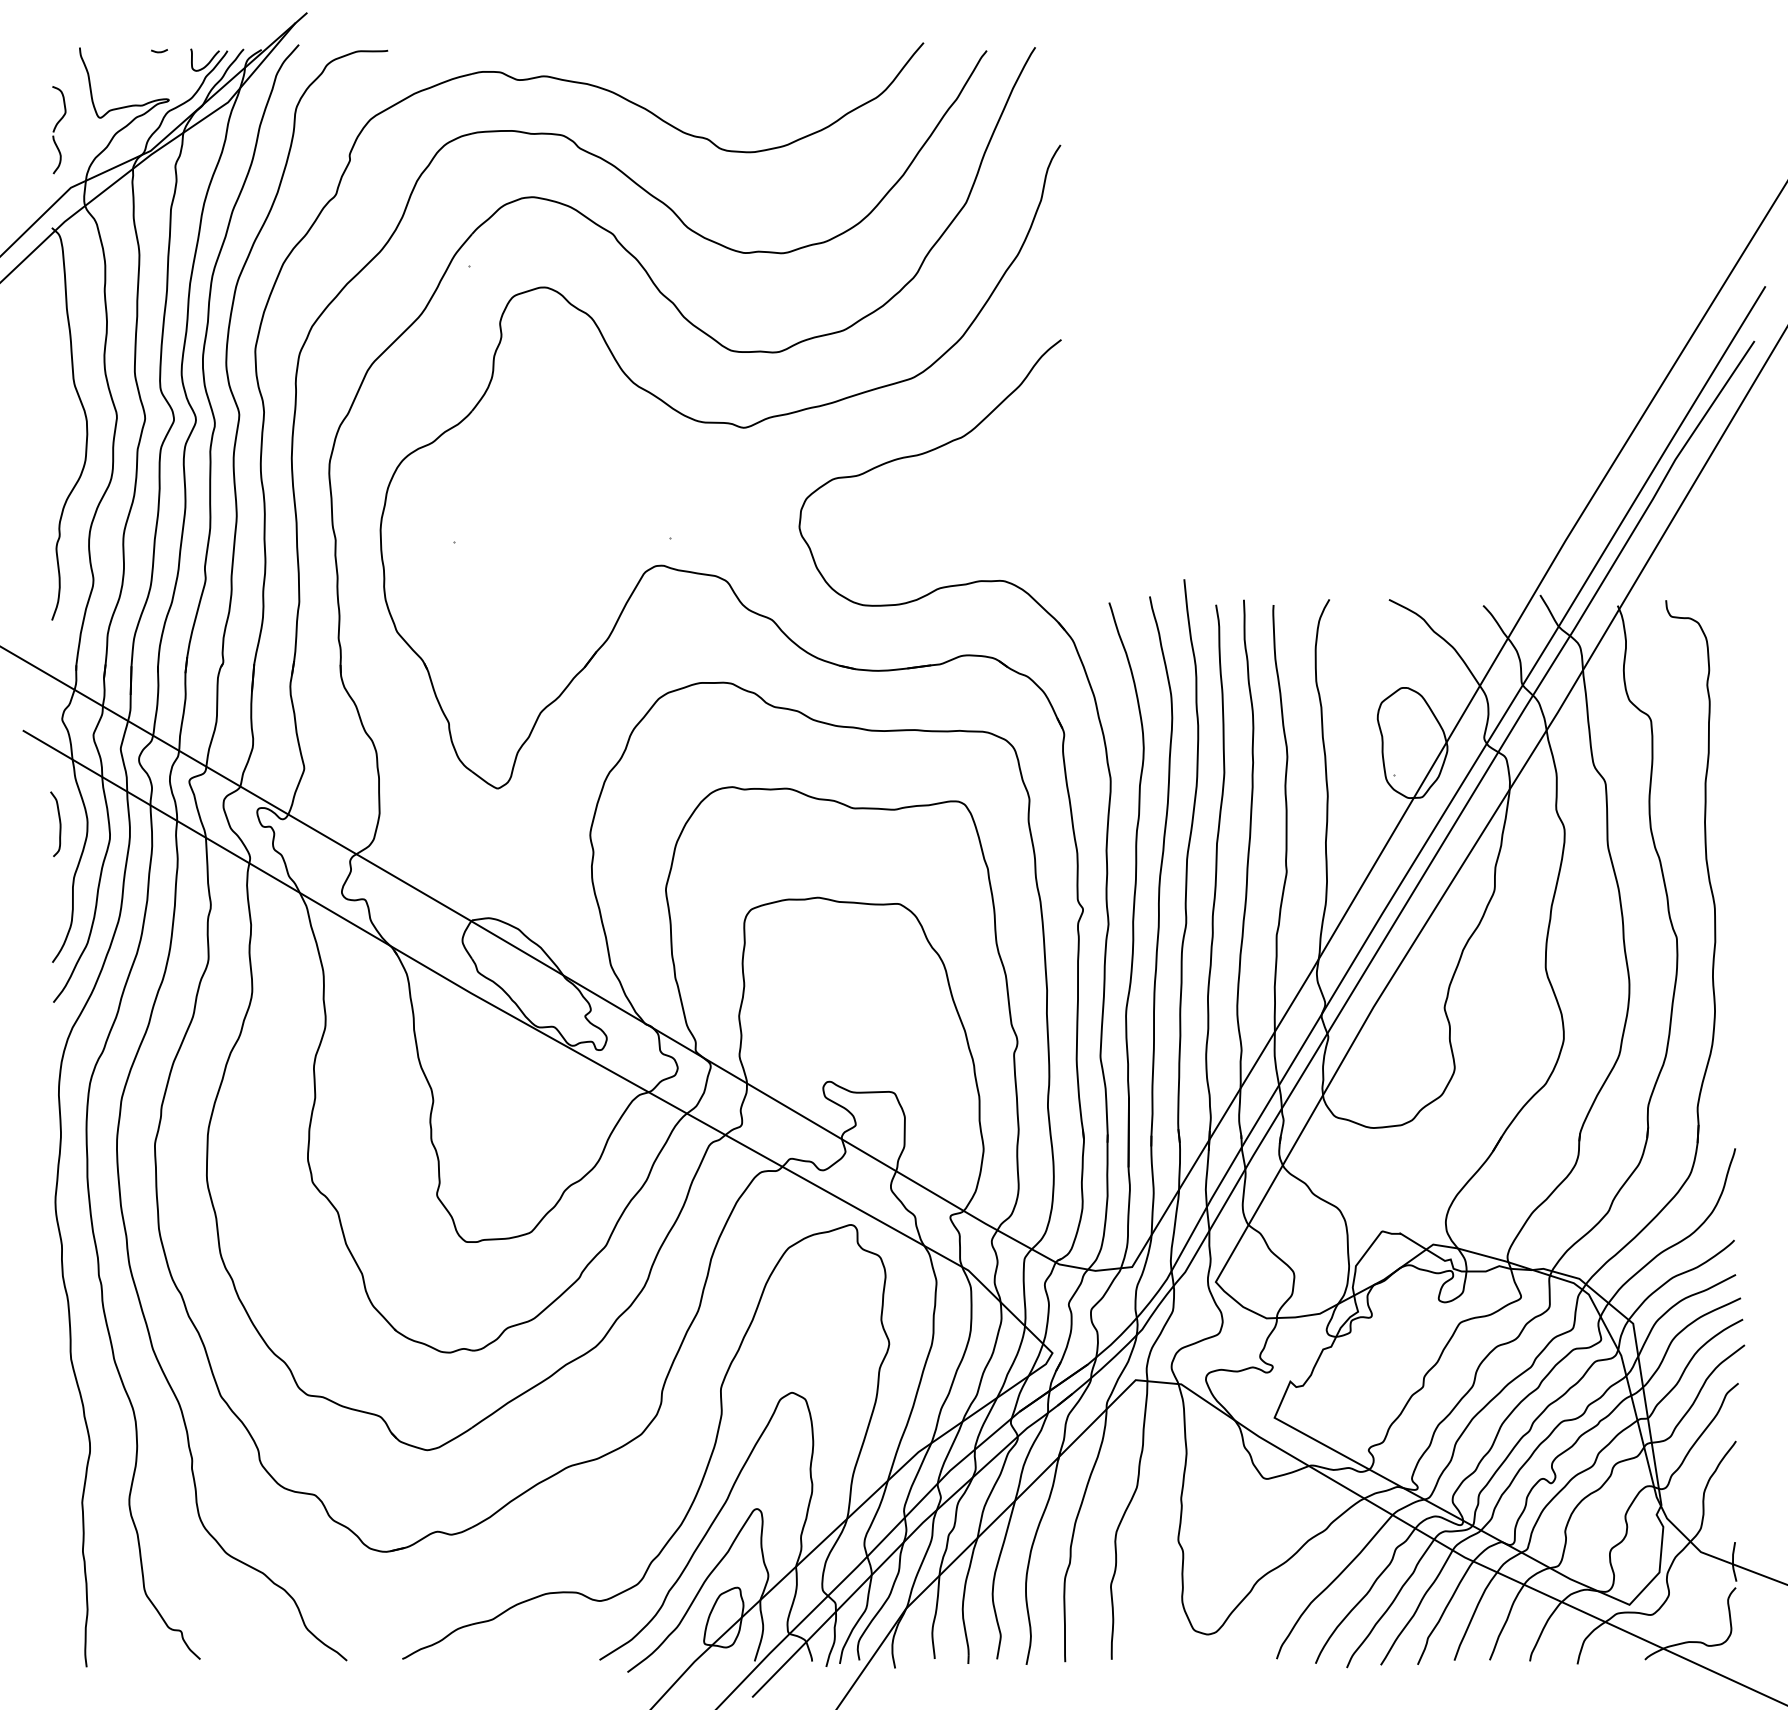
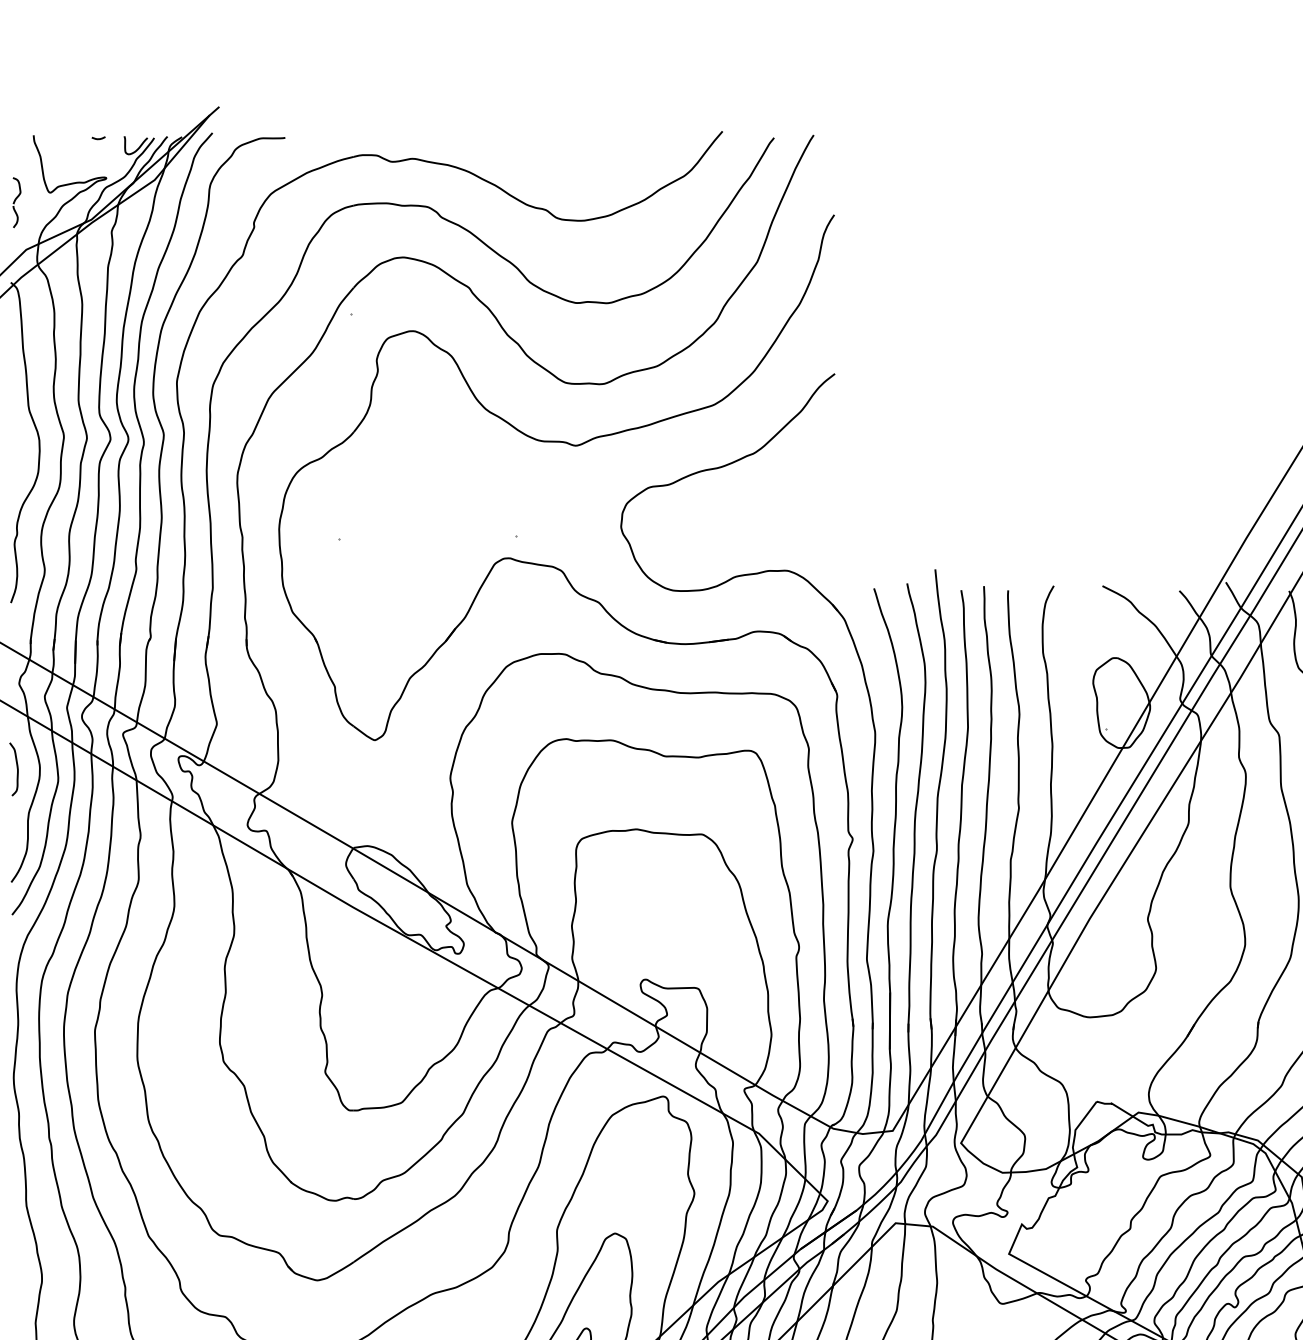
part: (59, 130) -> (17, 203), size x0.7

